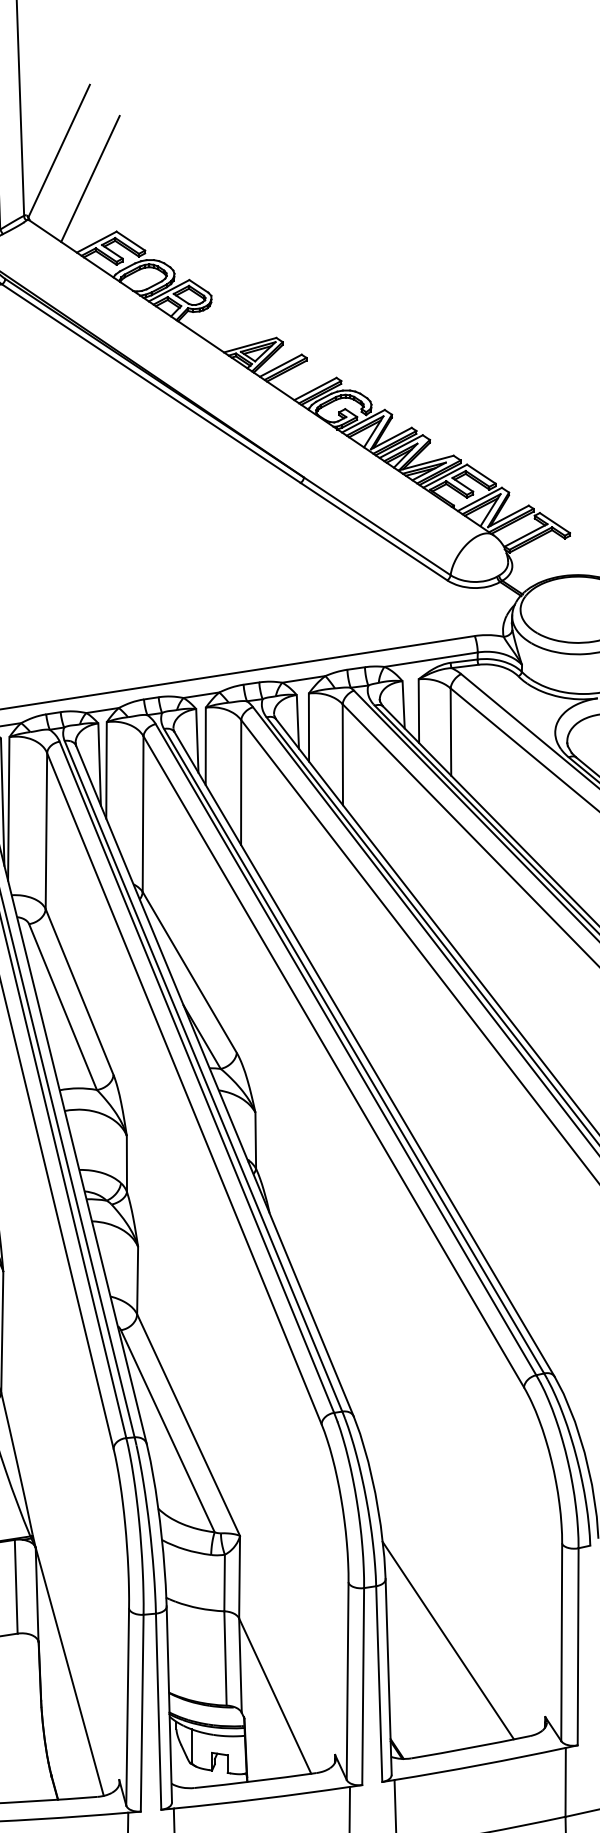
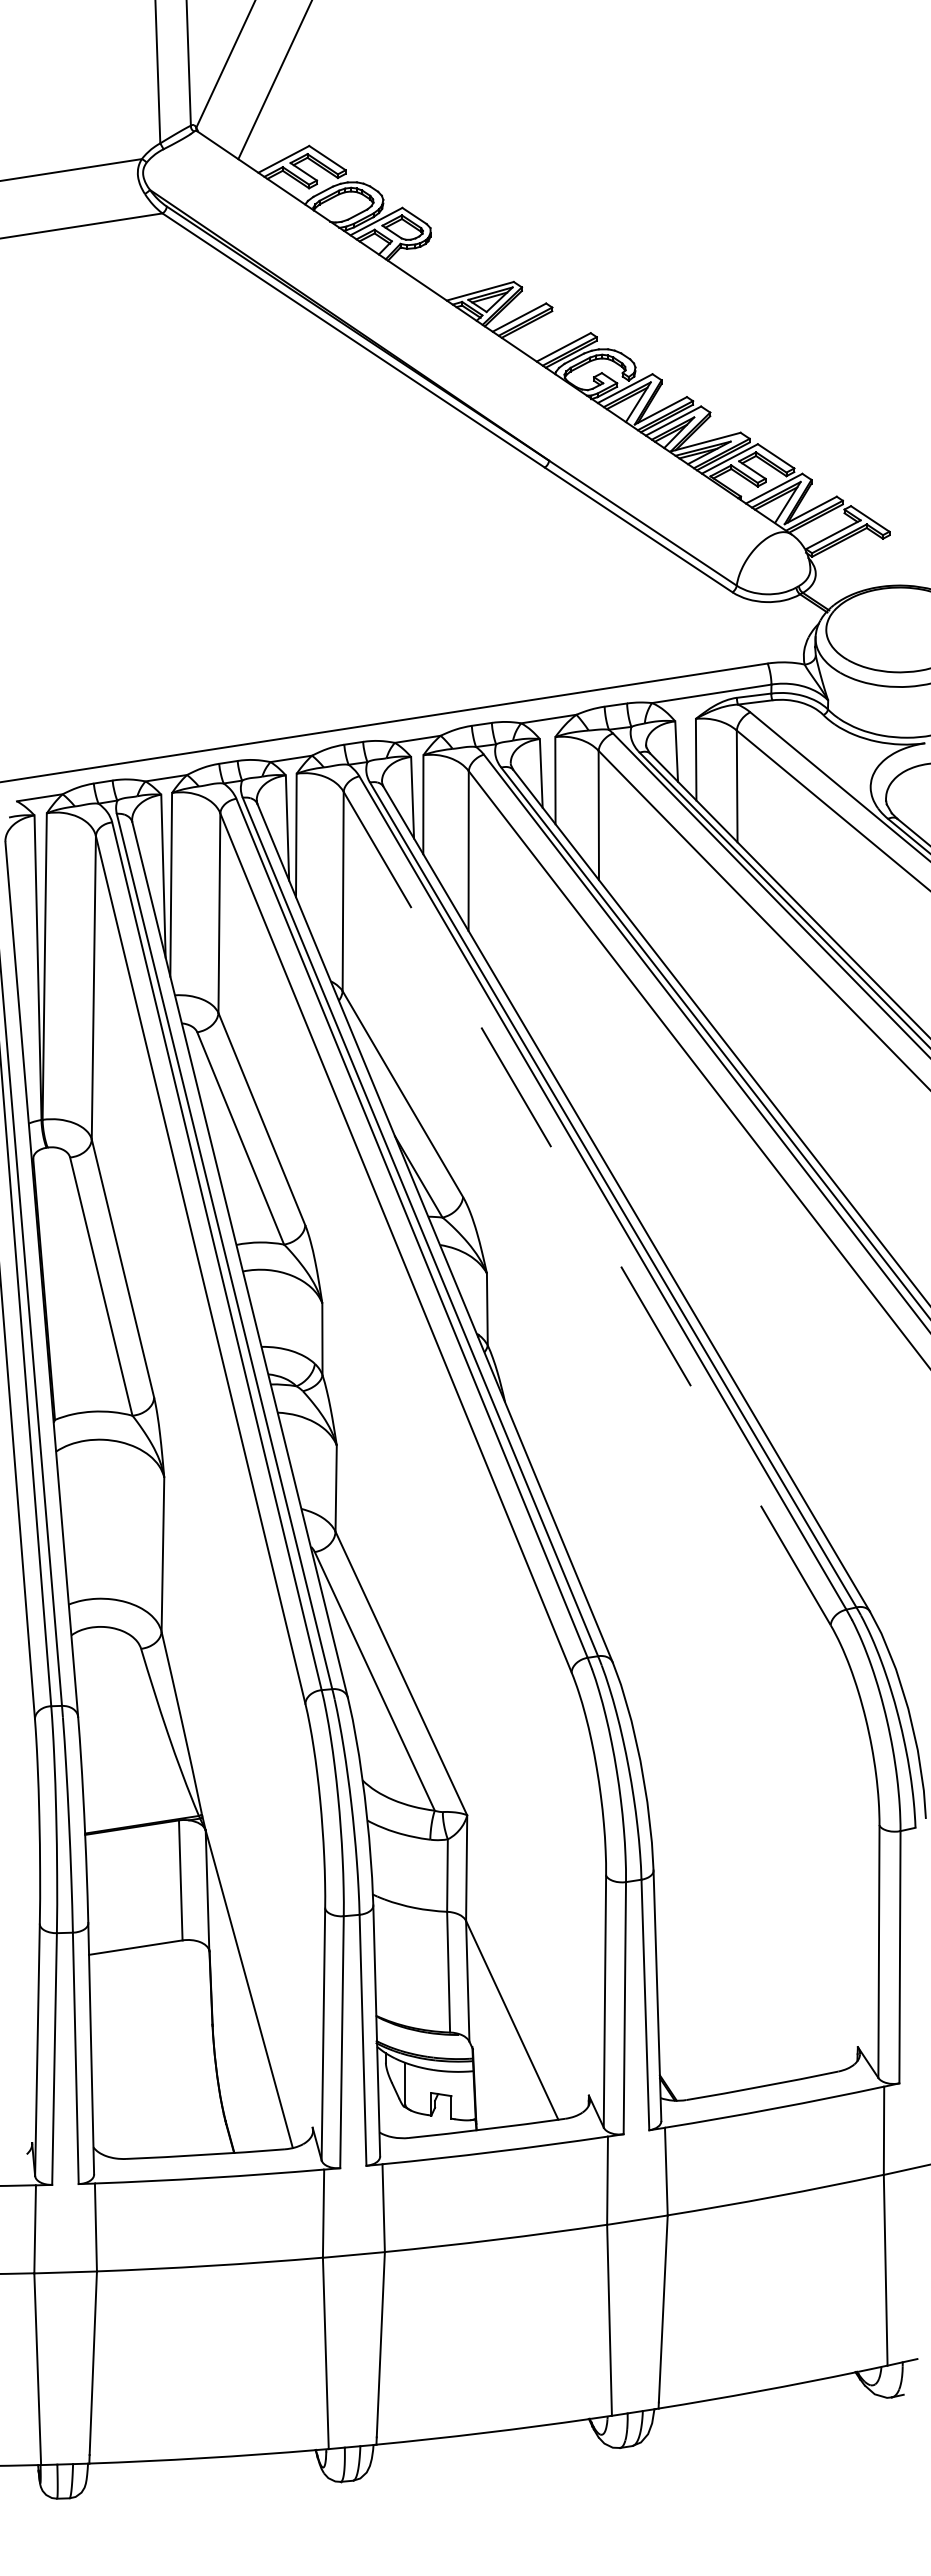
line: (334, 1061) -> (587, 1208), solid -> dashed
line: (448, 1639) -> (733, 1948), removed

